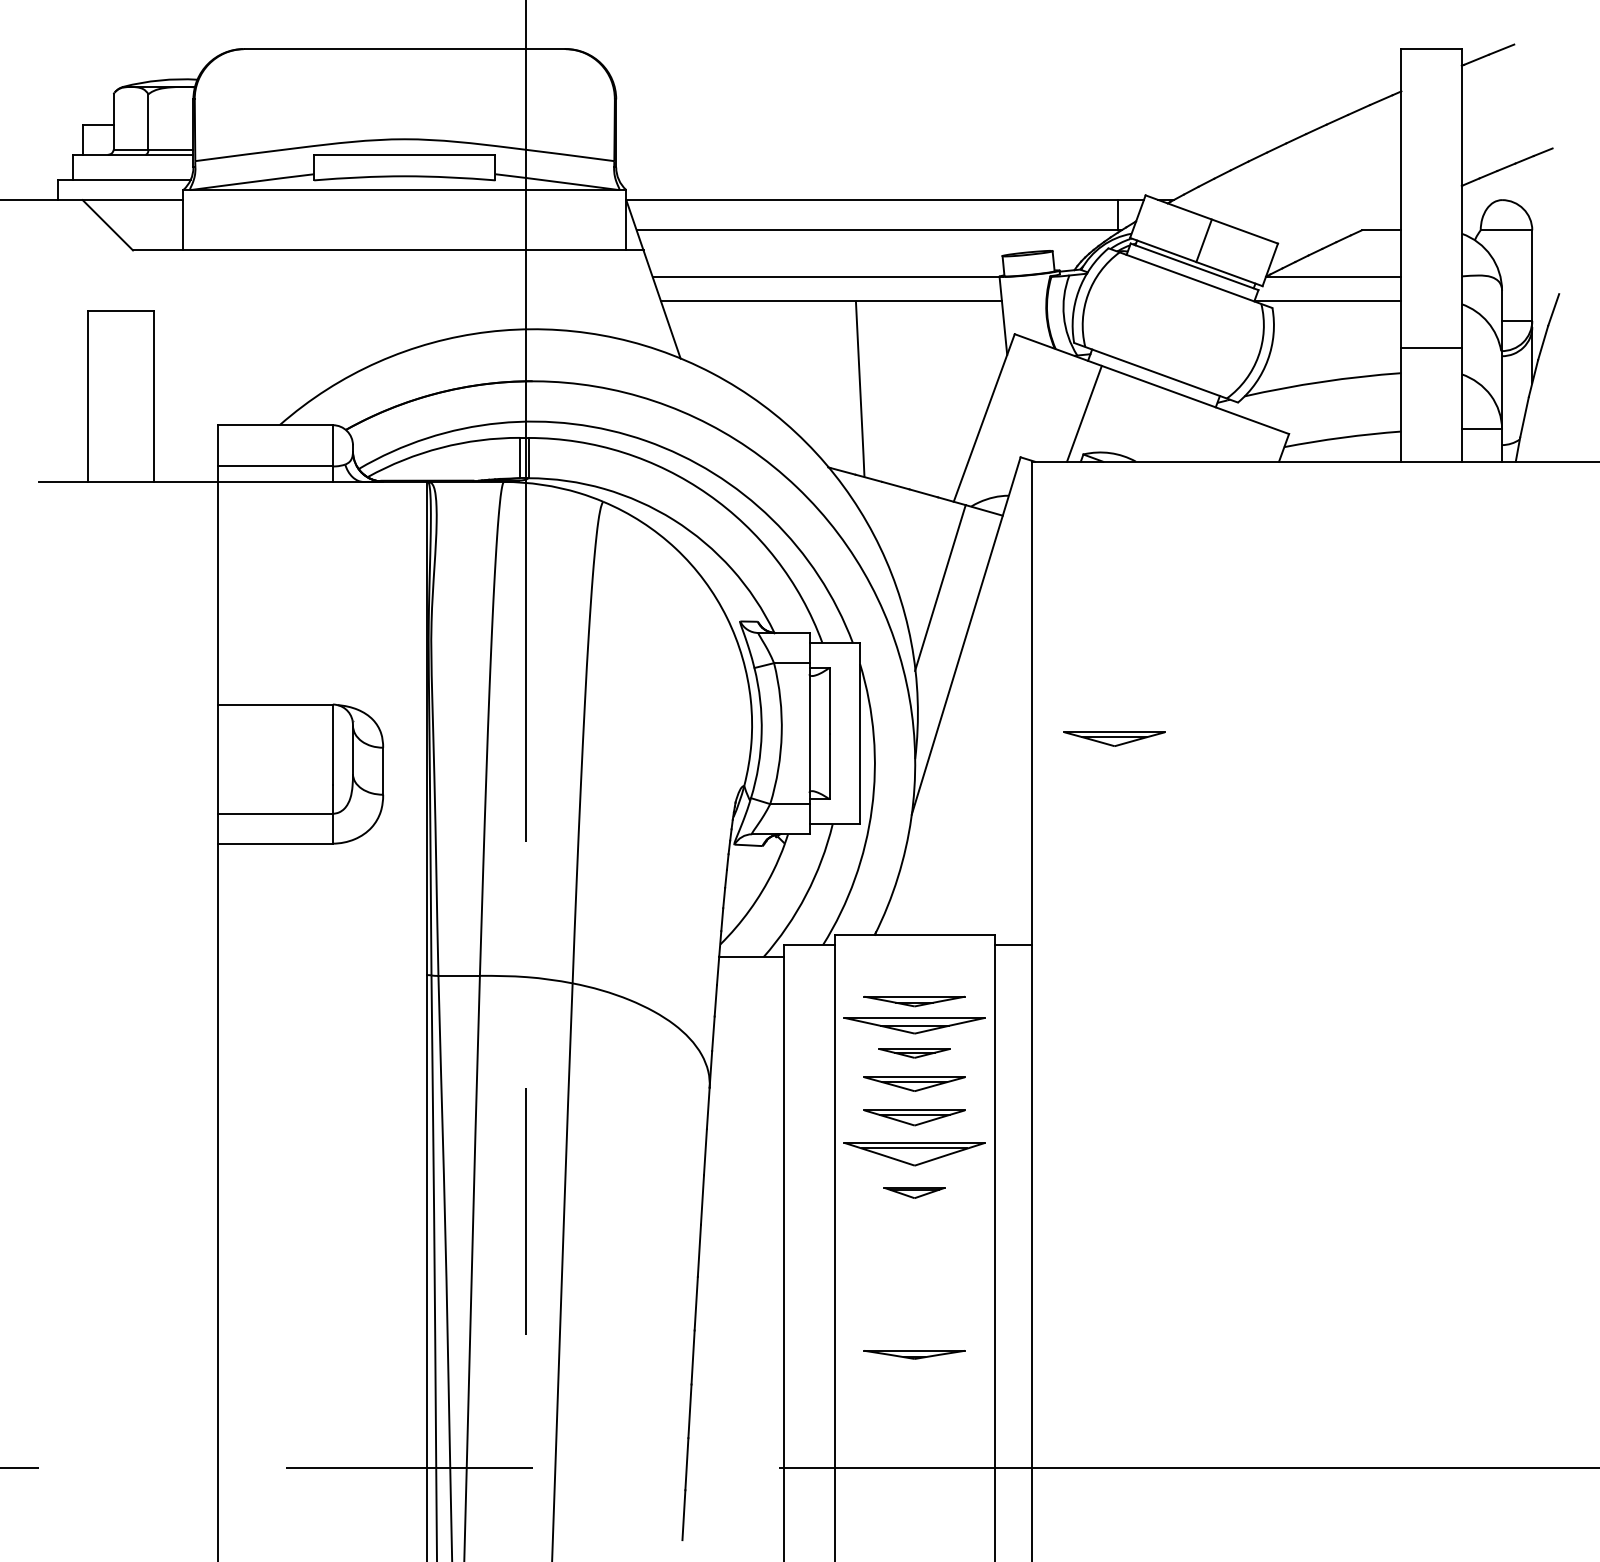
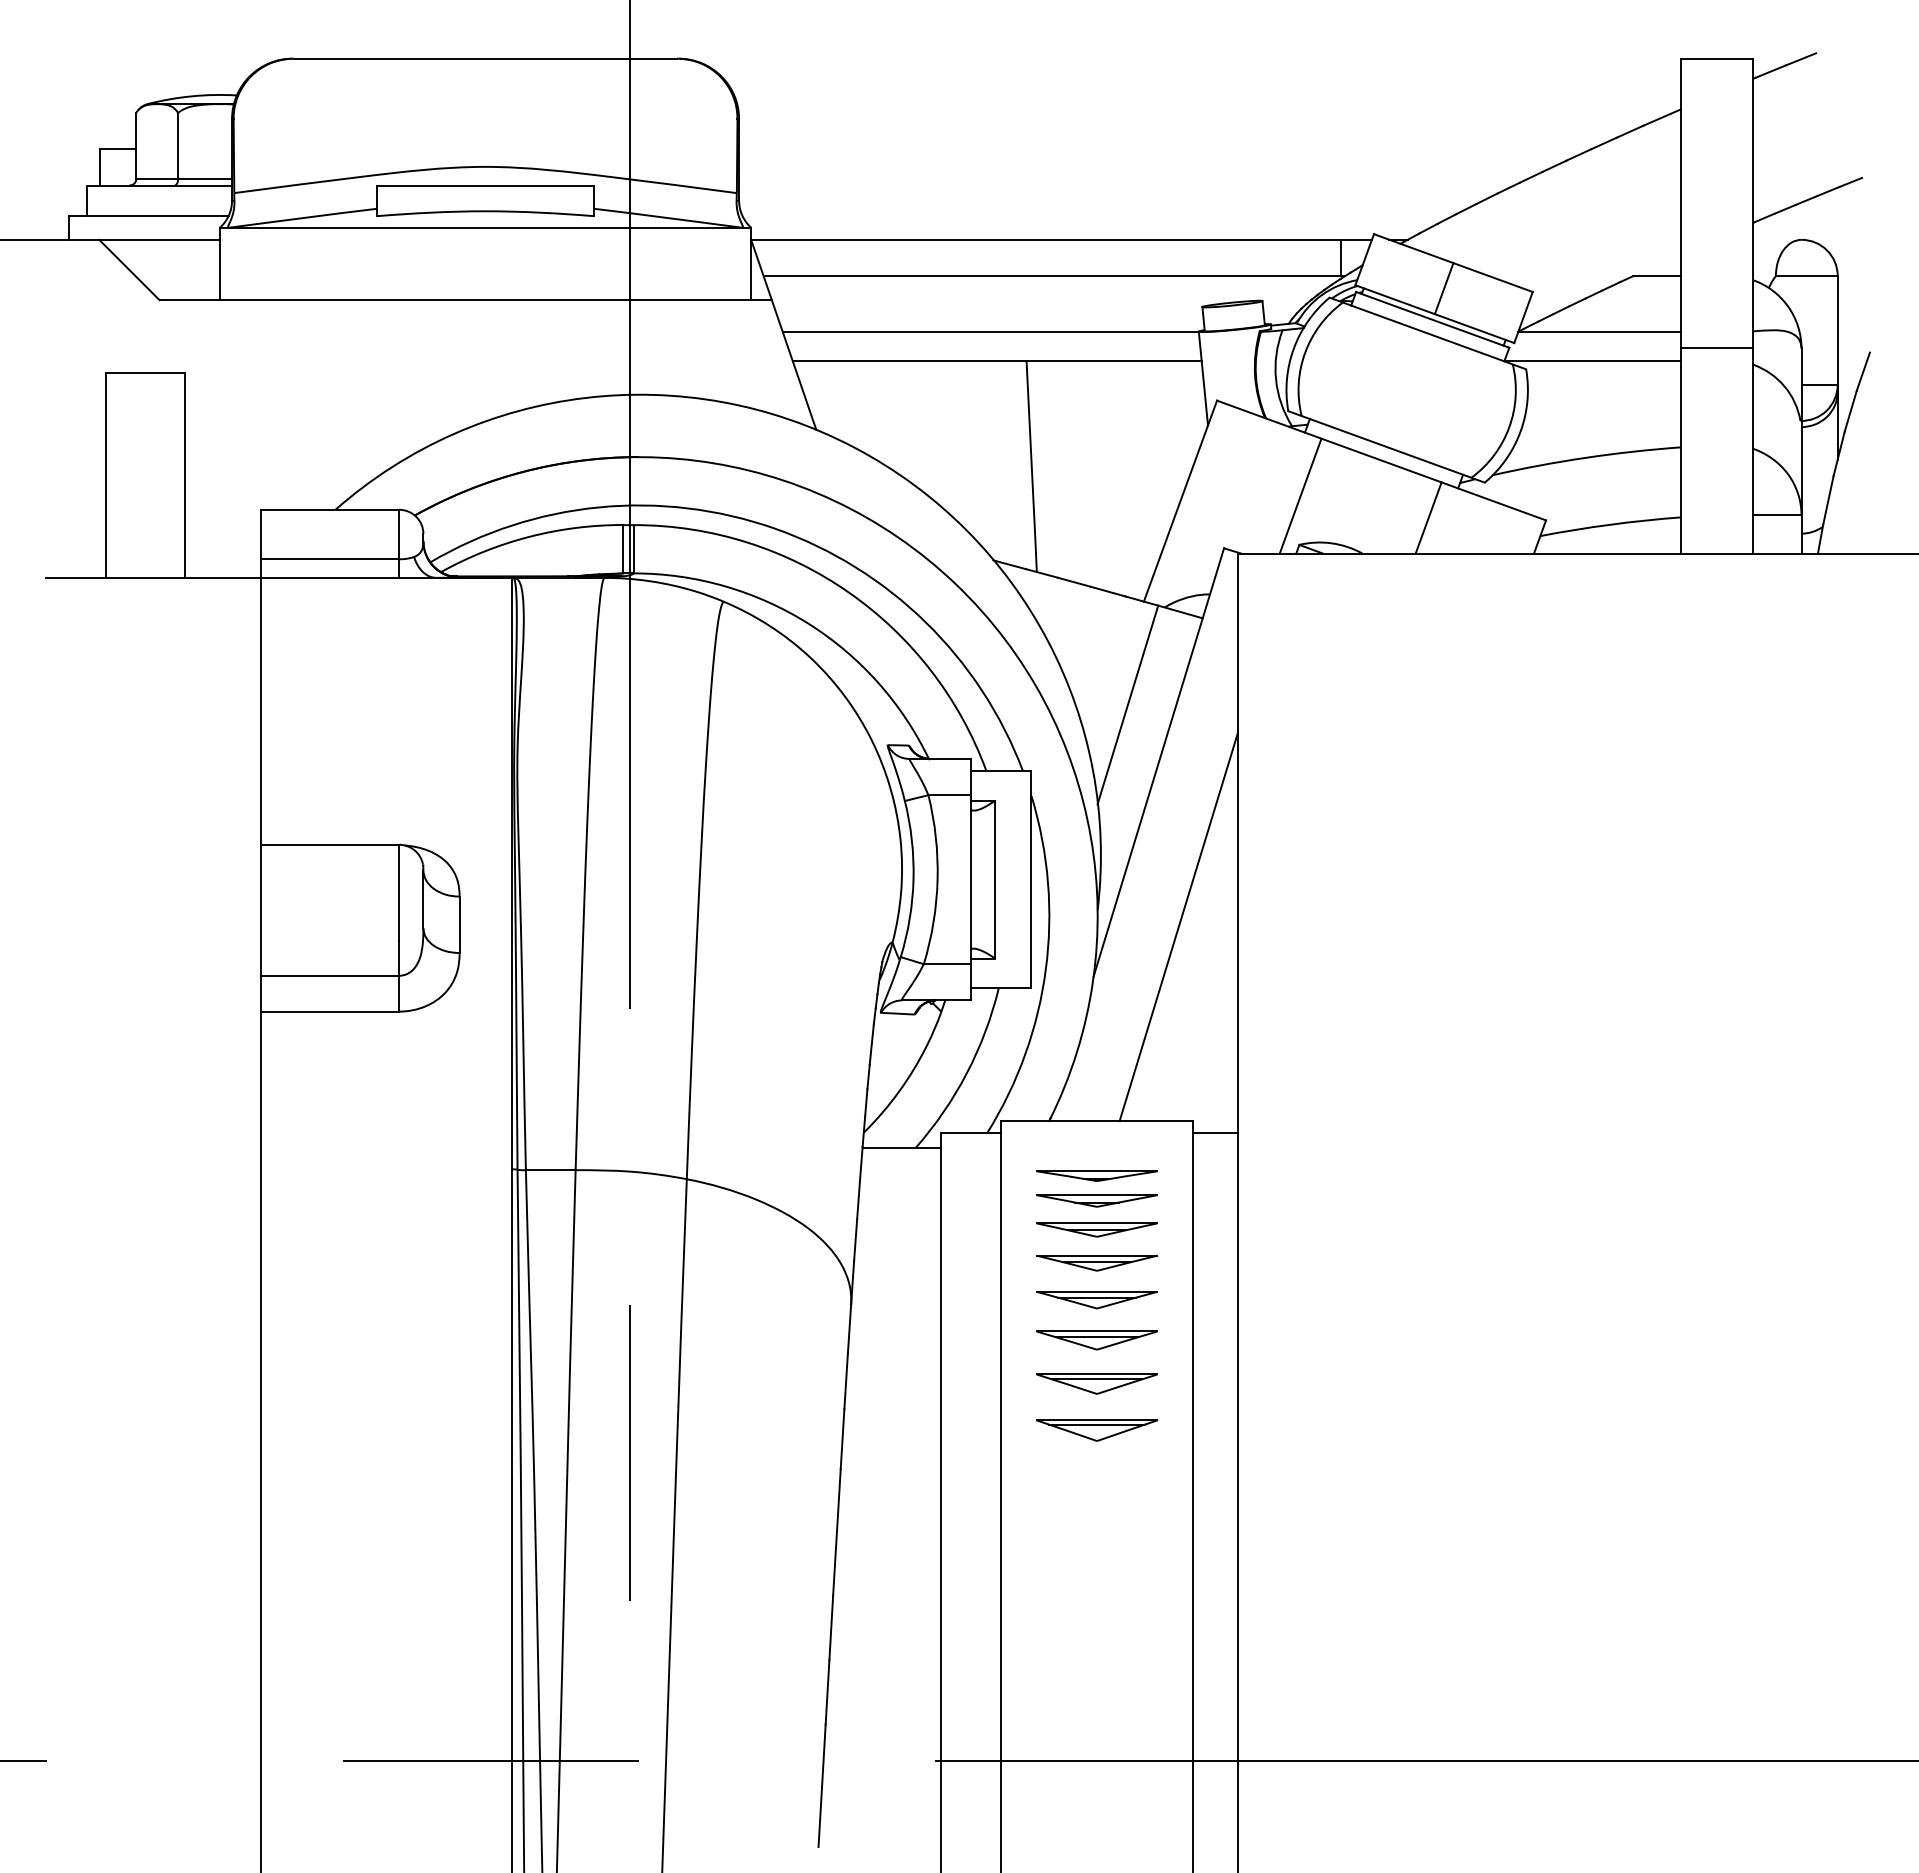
line: (1431, 347) -> (1716, 348), moved
line: (1190, 431) -> (1427, 517), added
part: (1114, 738) -> (1336, 885), removed
line: (982, 772) -> (1178, 926), added
part: (914, 1025) -> (1096, 1229), size x0.71
part: (914, 1053) -> (1096, 1263), size x1.43
part: (914, 1154) -> (1096, 1384), size x0.71
part: (914, 1192) -> (1096, 1430), size x1.67
part: (914, 1354) -> (1096, 1175), moved

